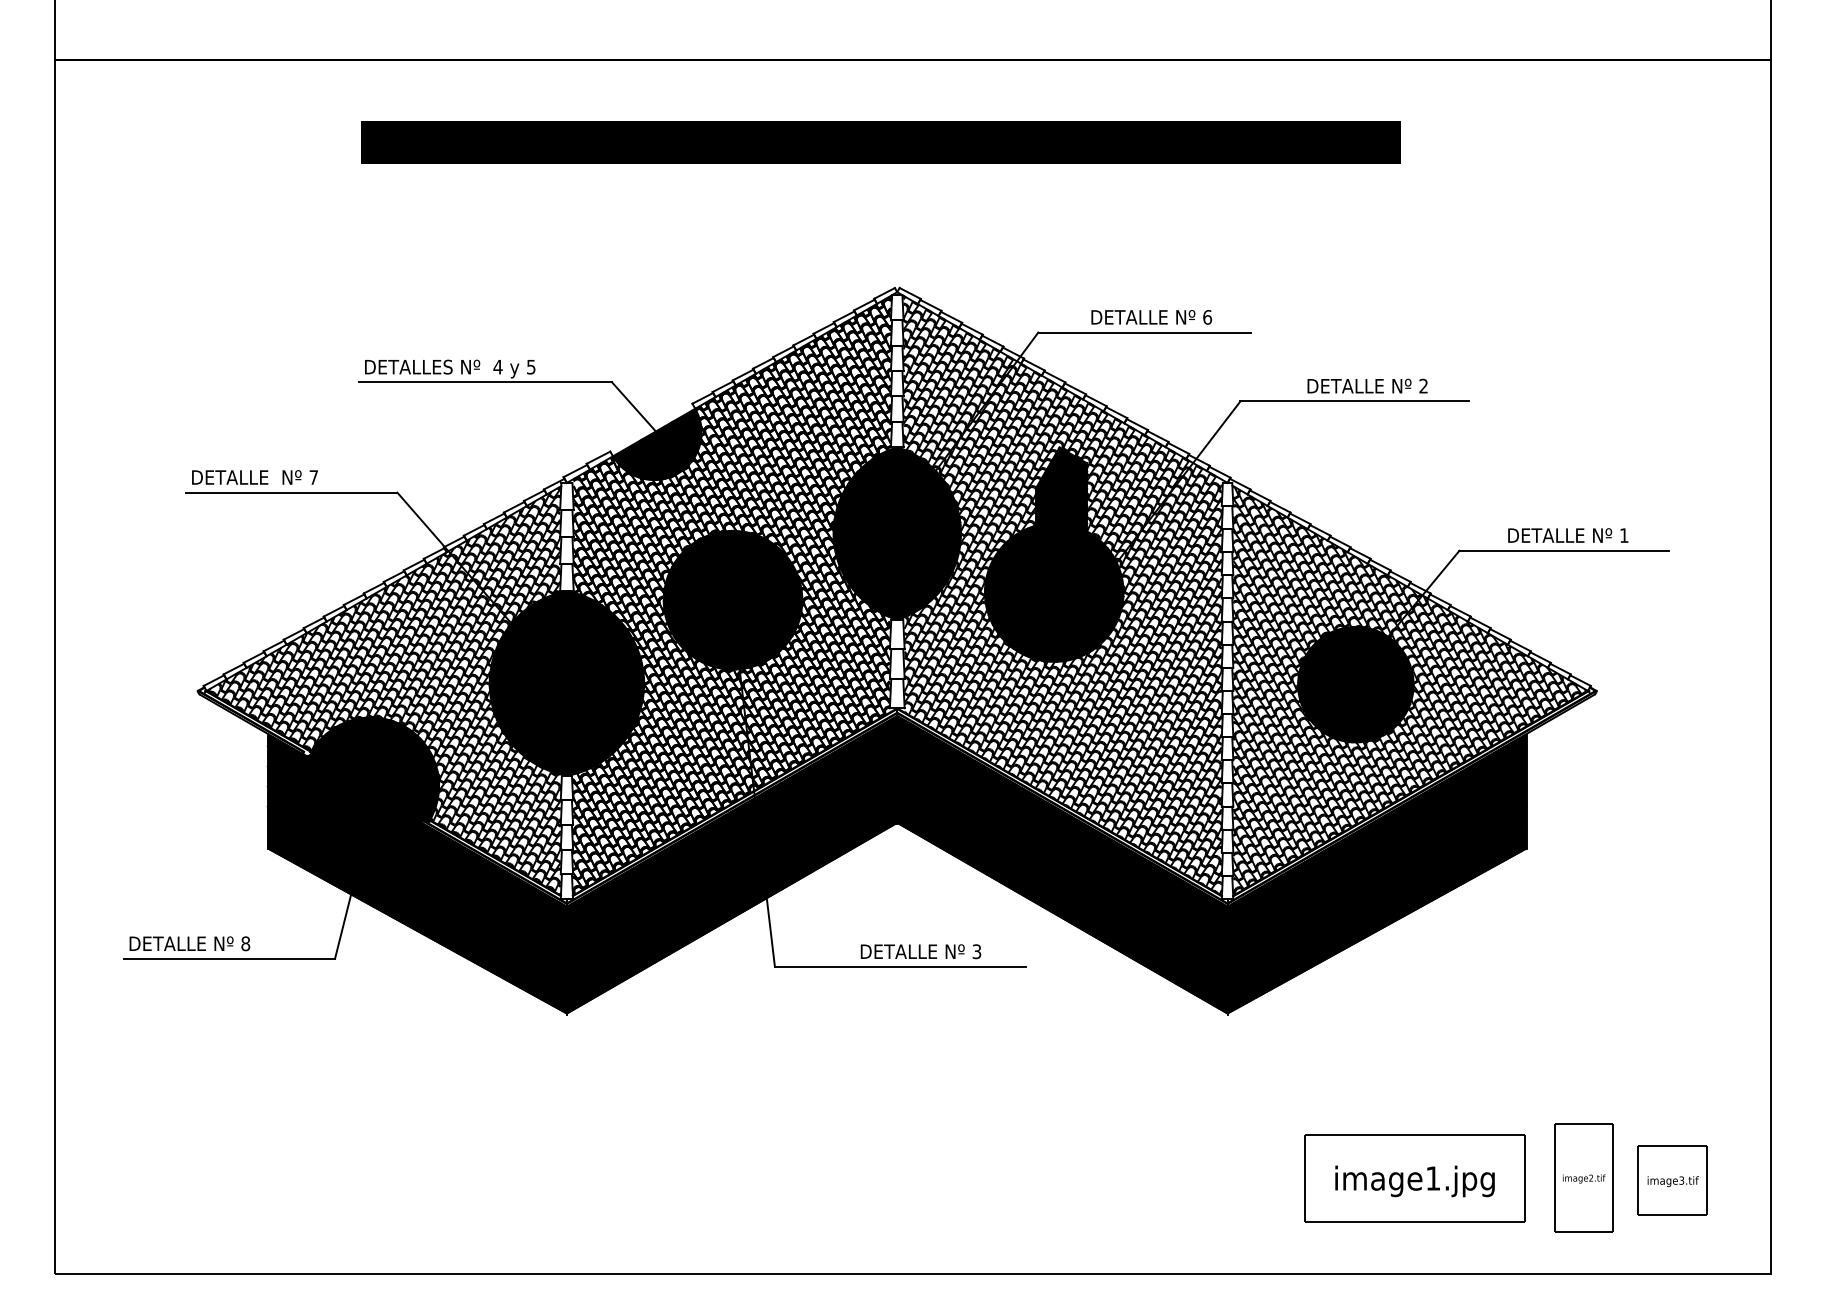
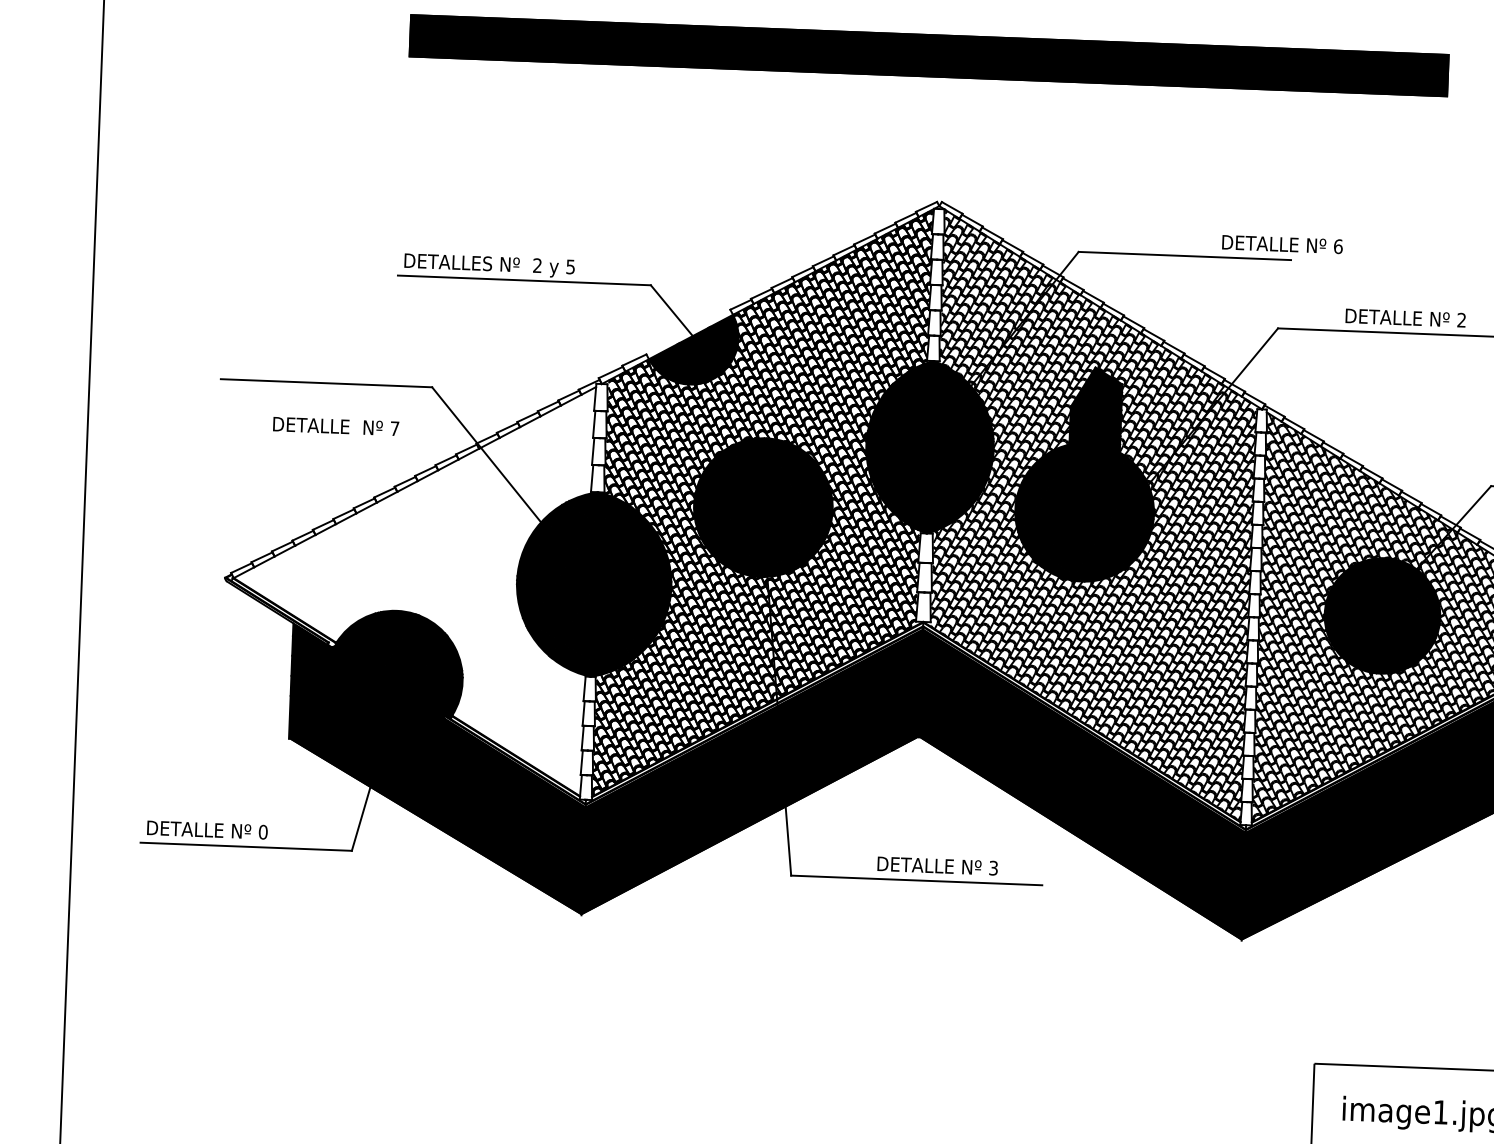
text: (1151, 317) -> (1282, 244), moved
text: (497, 366) -> (536, 265), 4 -> 2
text: (254, 477) -> (335, 426), moved
hatch: (384, 691) -> (411, 585), removed
text: (245, 943) -> (263, 831), 8 -> 0

